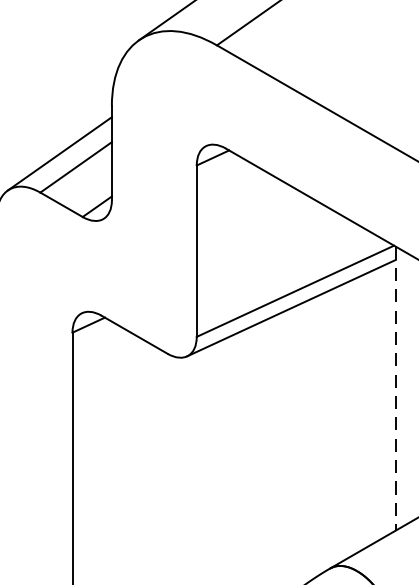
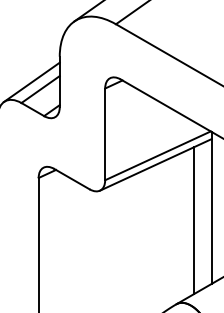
line: (395, 389) -> (211, 208), dashed -> solid
line: (361, 412) -> (193, 220), added

